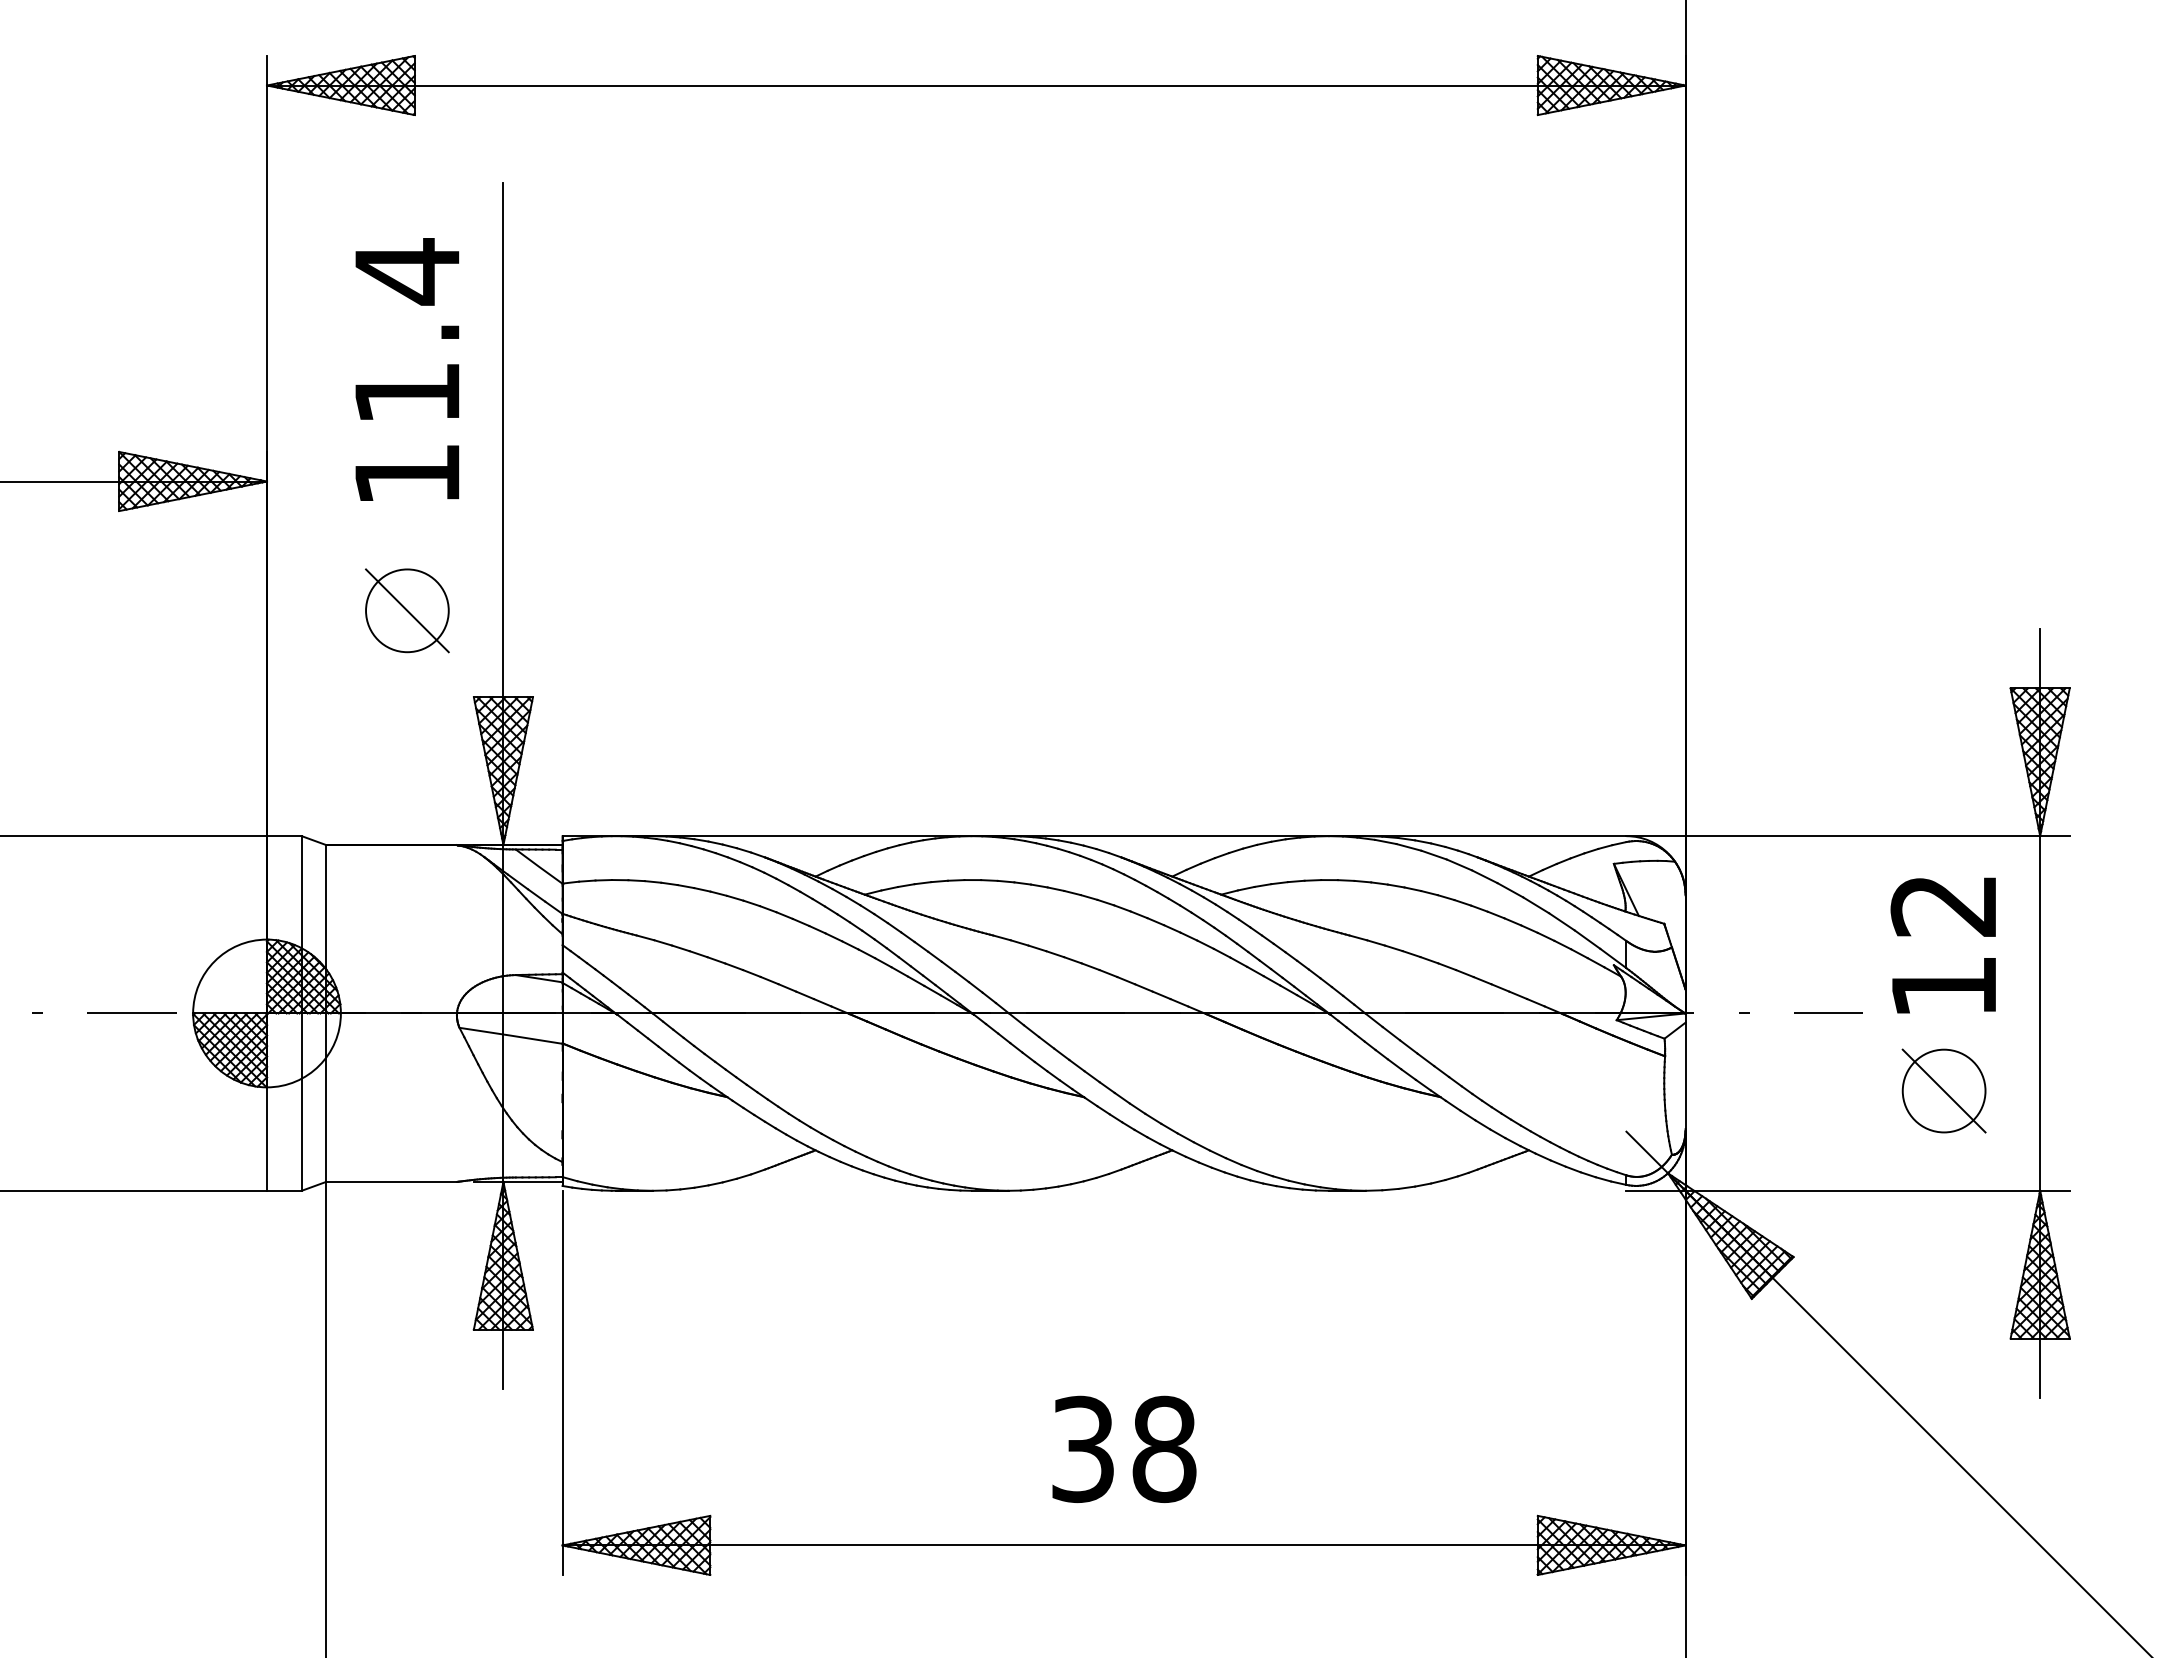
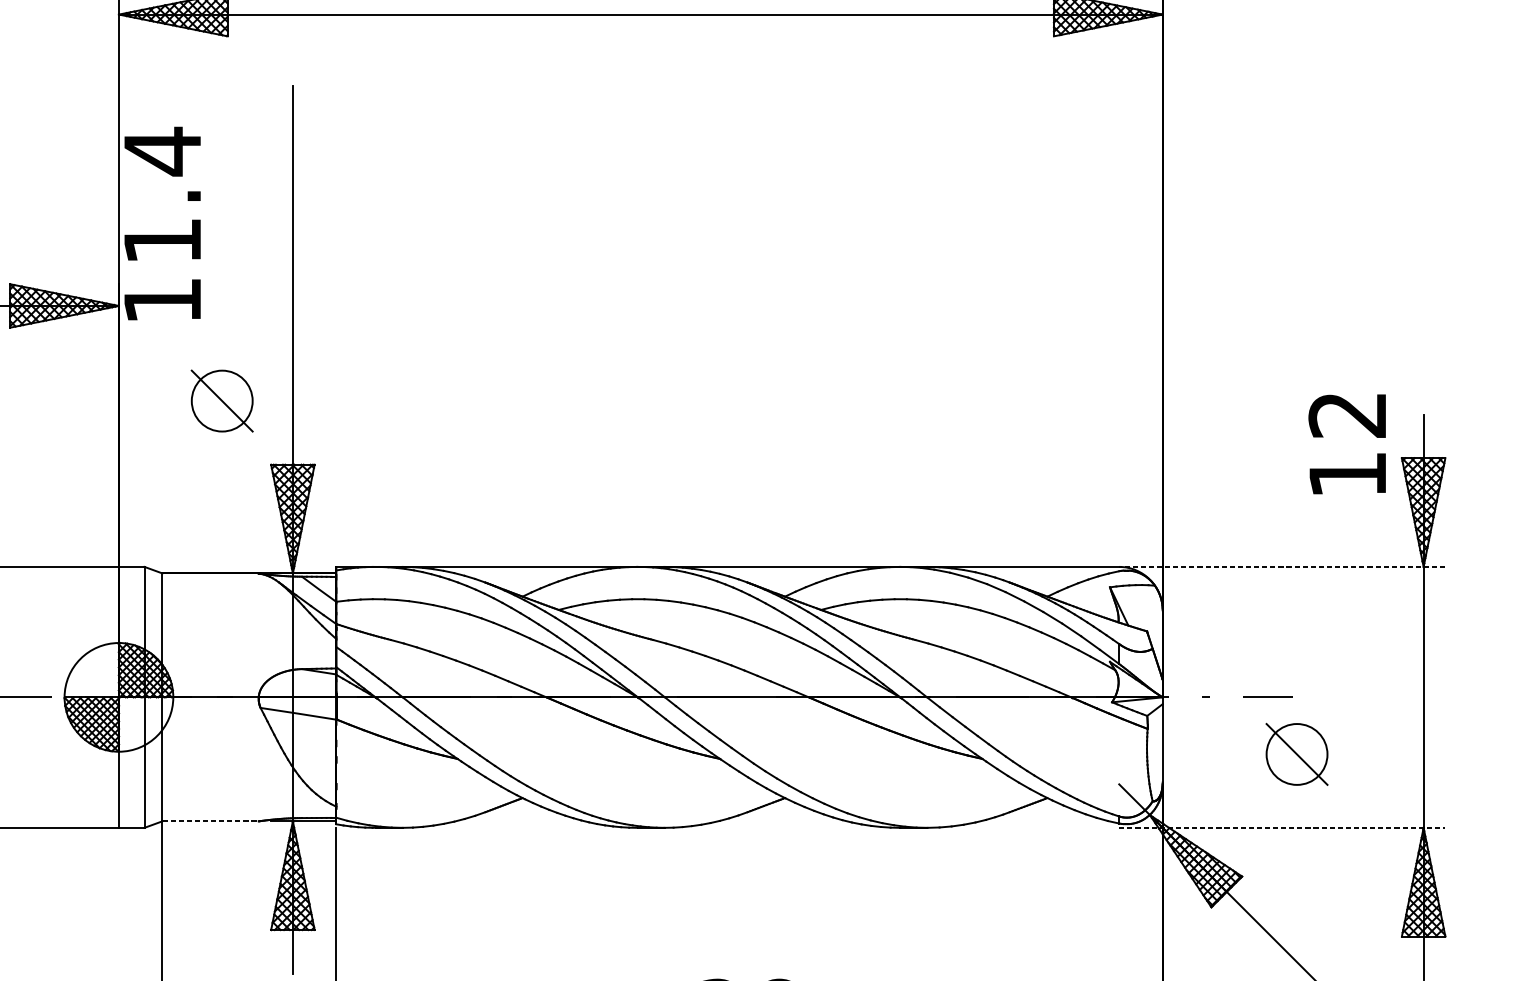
text: (407, 369) -> (162, 223), moved
line: (1848, 836) -> (1282, 567), solid -> dashed
text: (1942, 945) -> (1346, 444), moved
part: (1943, 1090) -> (1296, 754), moved
line: (392, 1181) -> (211, 821), solid -> dashed
line: (1848, 1190) -> (1282, 827), solid -> dashed

